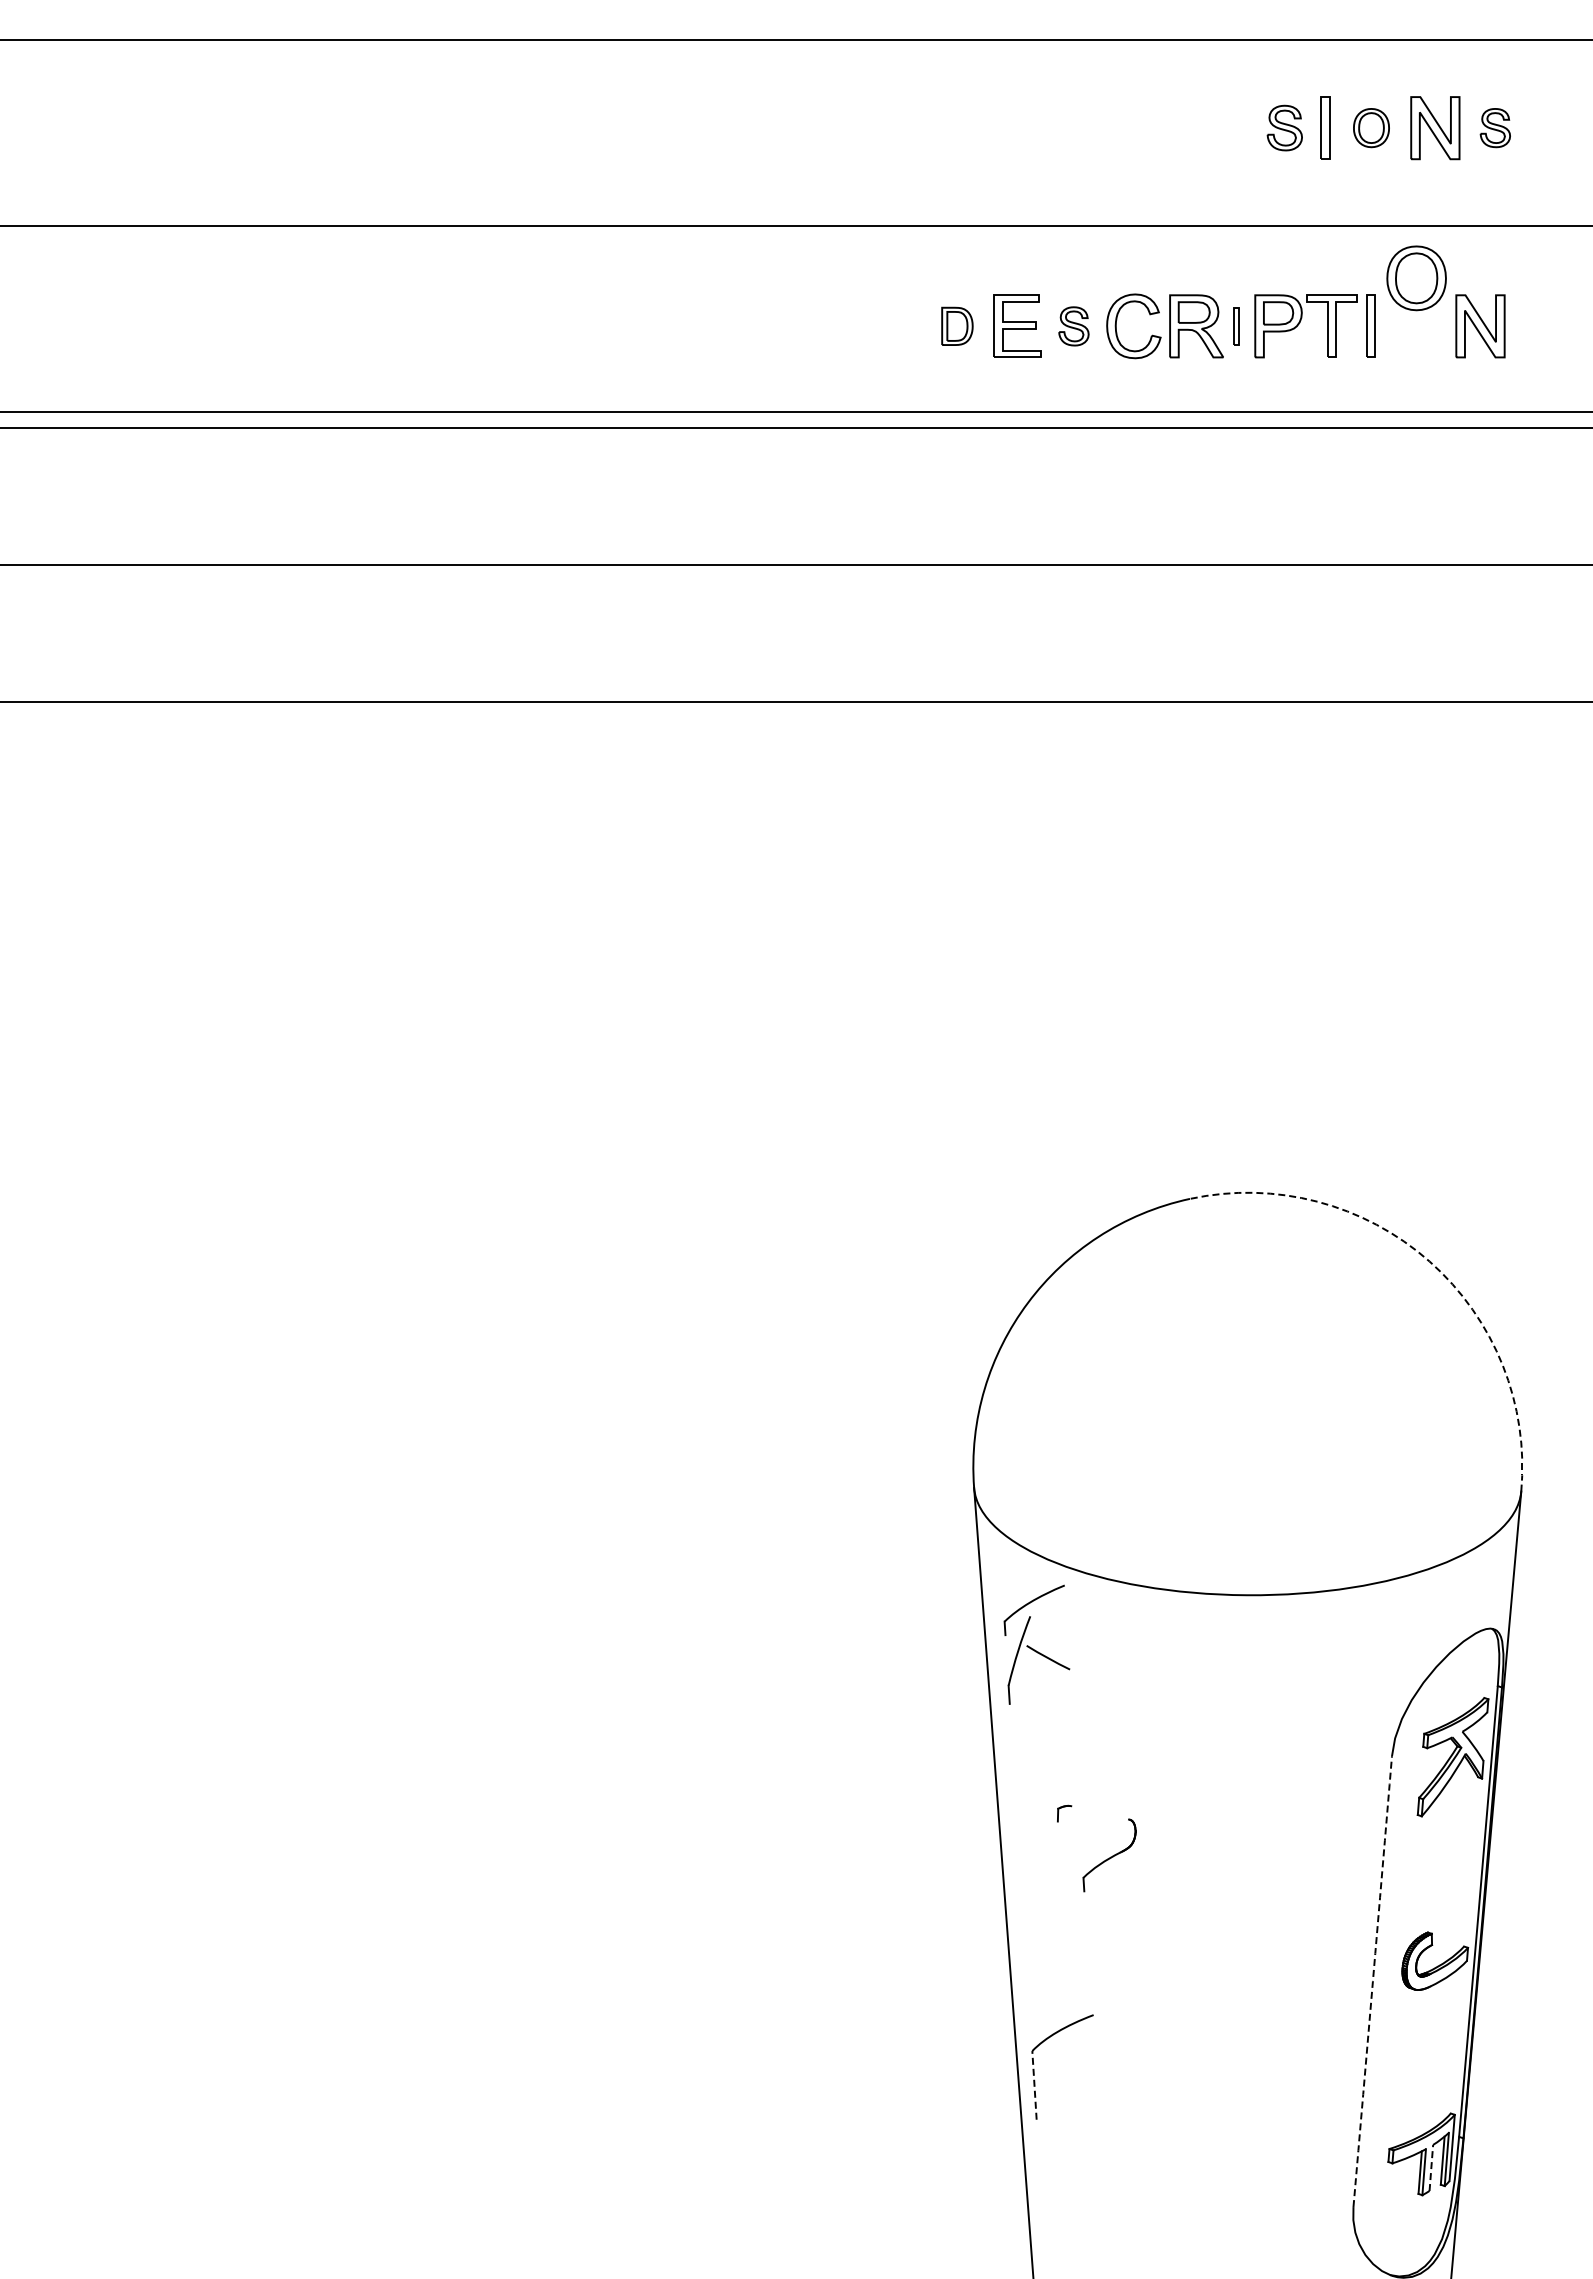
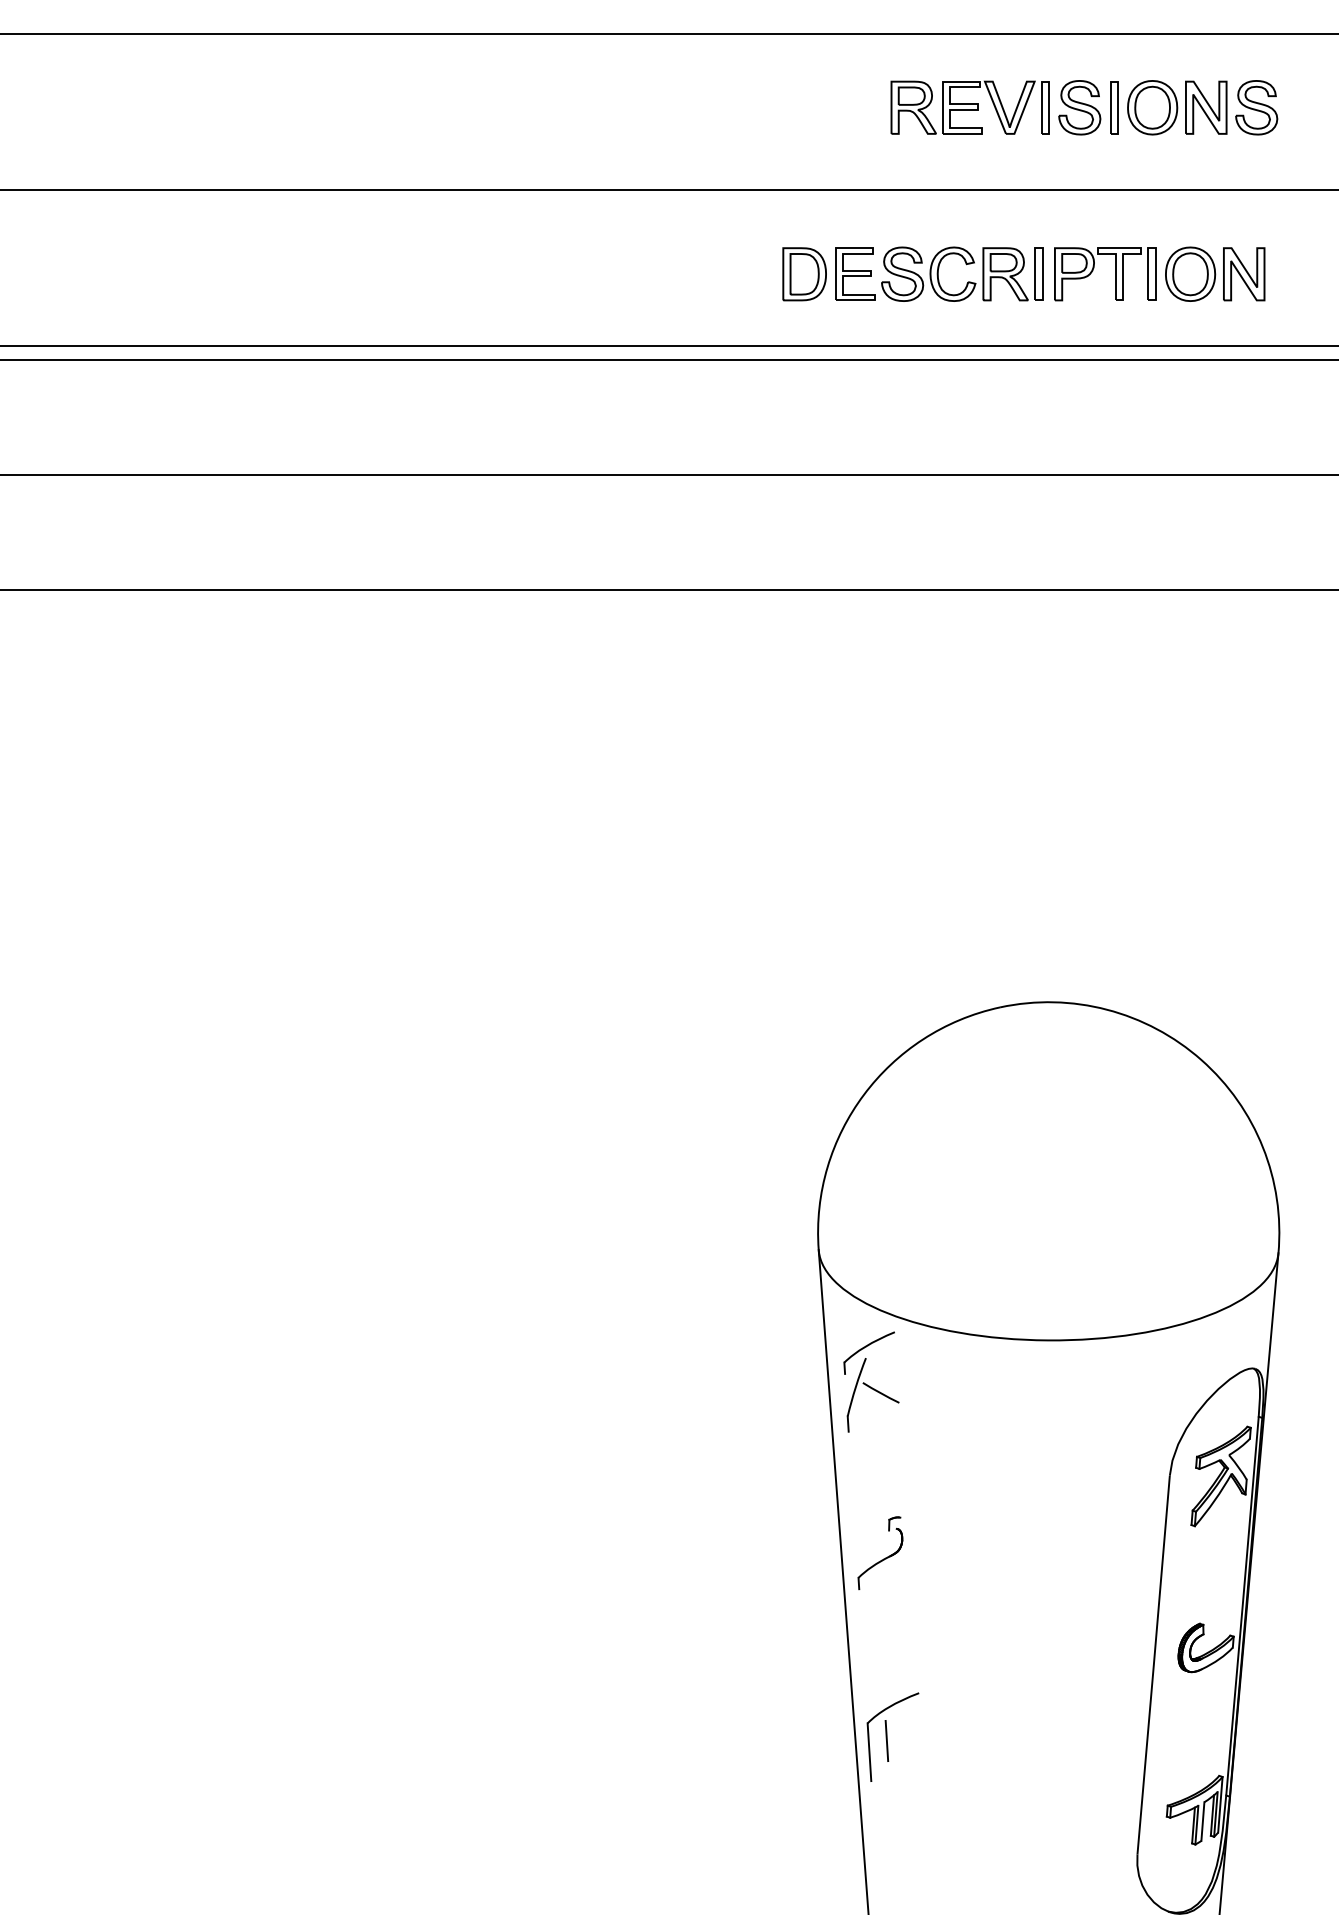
part: (1284, 127) -> (1079, 107), size x1.43
part: (1371, 127) -> (1152, 107), size x1.67
part: (1495, 127) -> (1256, 107), size x1.67
part: (1153, 128) -> (969, 108), added
part: (1416, 278) -> (1190, 274), moved
part: (1236, 325) -> (1039, 273), size x1.67
part: (957, 326) -> (804, 274), size x1.67
part: (1073, 326) -> (902, 274), size x1.67
arc: (1429, 1261) -> (1201, 1060), dashed -> solid
part: (1109, 1855) -> (880, 1559), moved
arc: (1372, 1981) -> (1153, 1664), dashed -> solid
line: (1054, 2071) -> (886, 1740), added
line: (1034, 2084) -> (869, 1751), dashed -> solid
line: (1431, 2167) -> (1203, 1821), dashed -> solid

